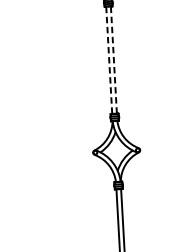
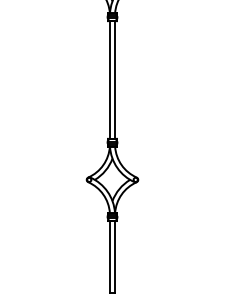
line: (108, 60) -> (109, 80), dashed -> solid
line: (114, 60) -> (115, 80), dashed -> solid

